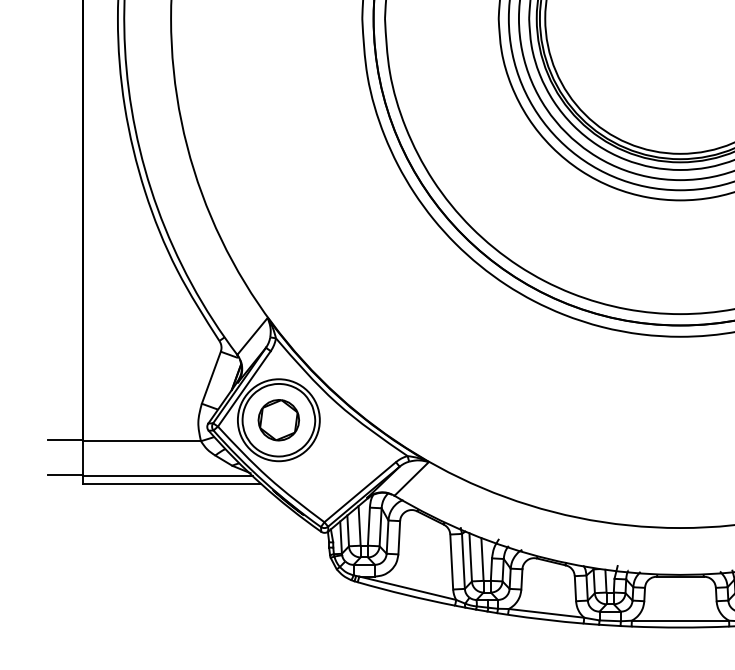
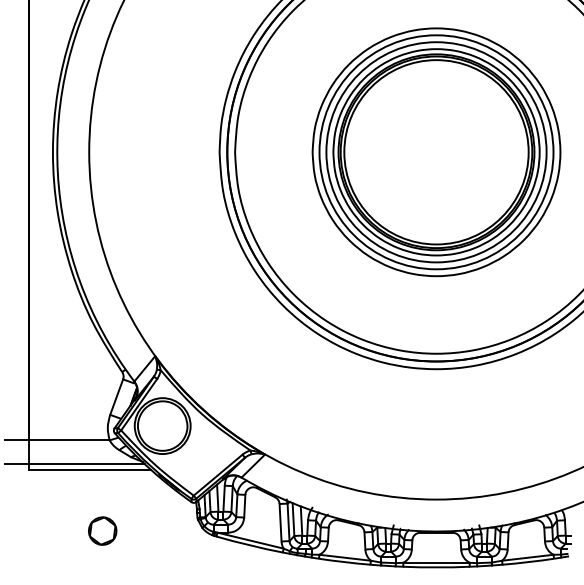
part: (278, 419) -> (102, 530), moved

